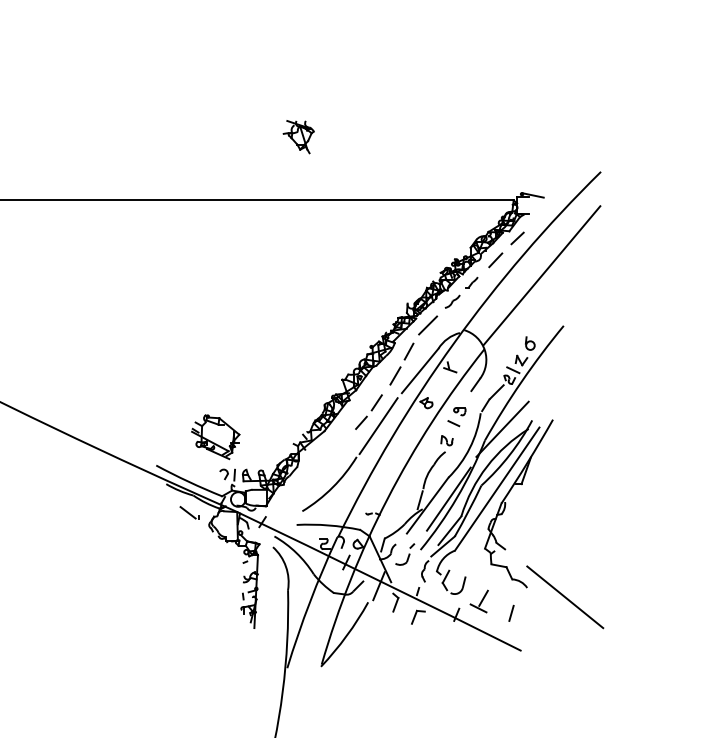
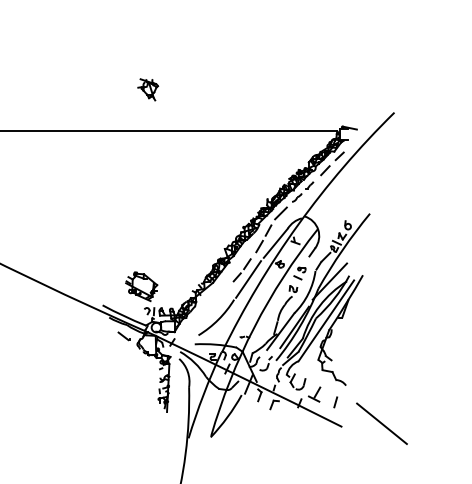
part: (299, 136) -> (148, 89), moved
line: (541, 275) -> (355, 180), removed
line: (564, 596) -> (381, 423), moved

